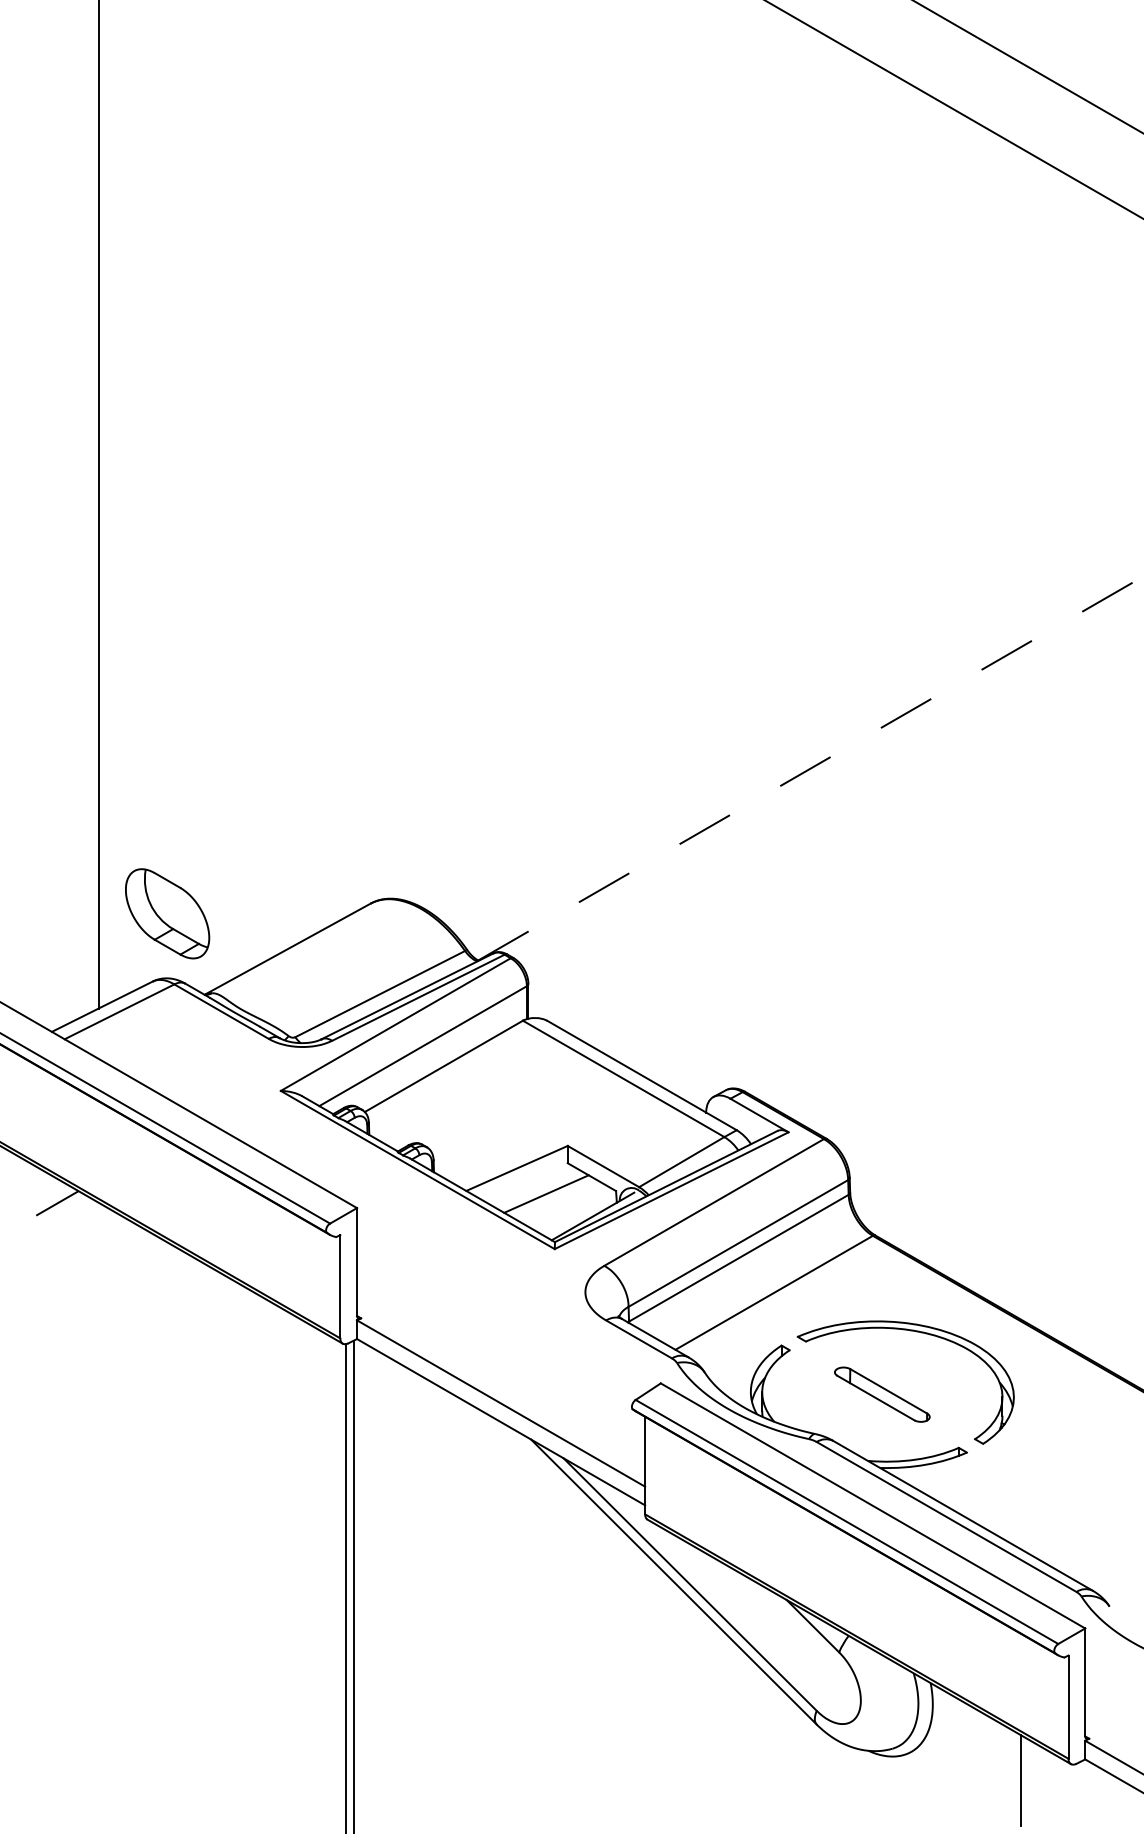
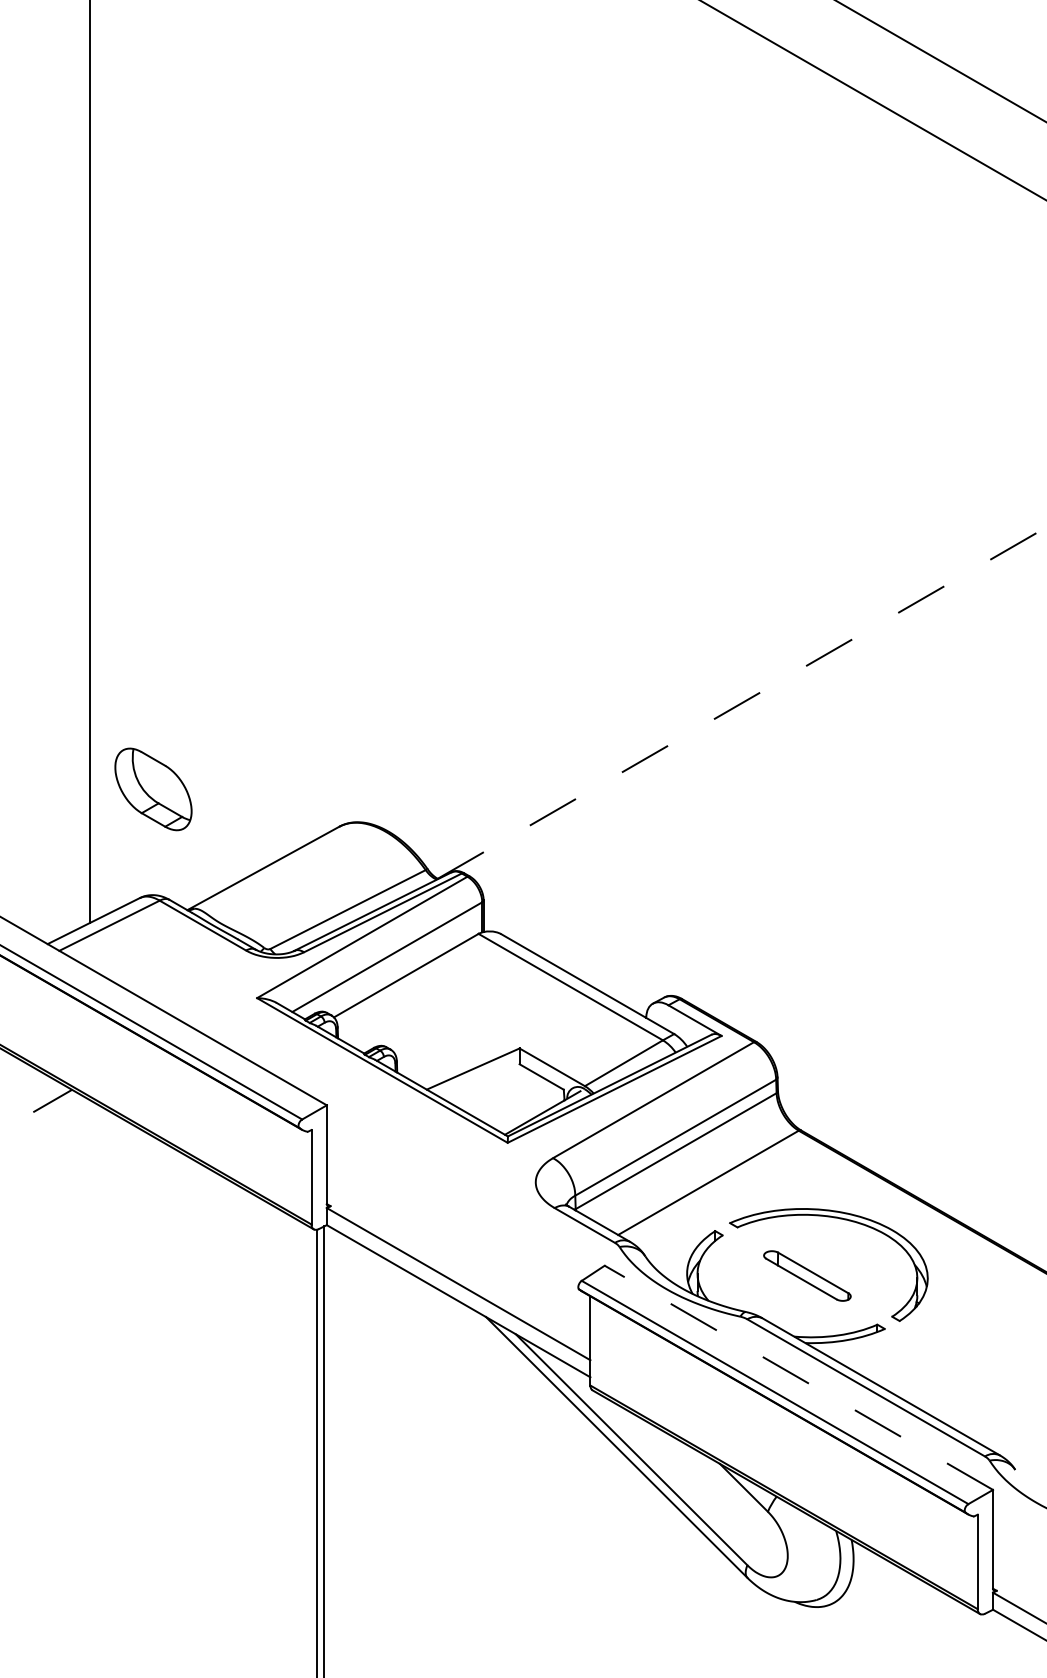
part: (167, 913) -> (153, 789), moved
line: (546, 1193) -> (500, 1091), removed
line: (872, 1505) -> (798, 1377), solid -> dashed
line: (1021, 1780) -> (934, 1629), removed

